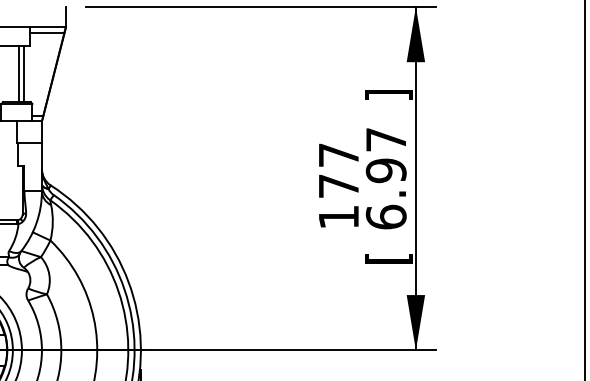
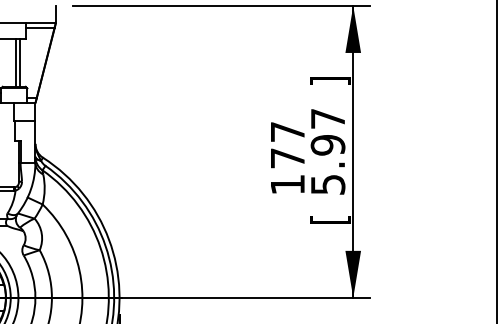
text: (385, 216) -> (327, 184), 6.97 -> 5.97

